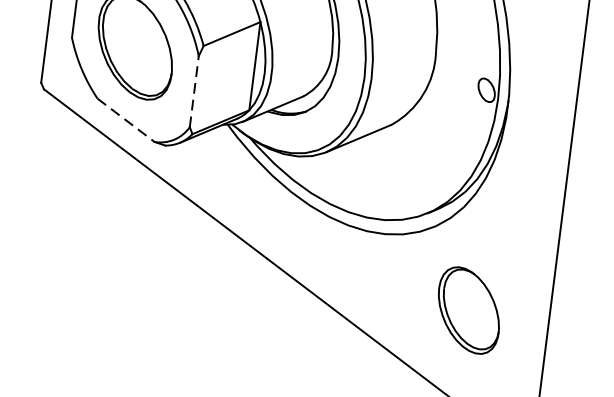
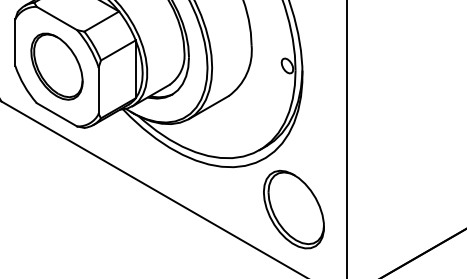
line: (194, 91) -> (98, 90), dashed -> solid
line: (126, 121) -> (57, 115), dashed -> solid
part: (468, 310) -> (293, 209), size x1.43

